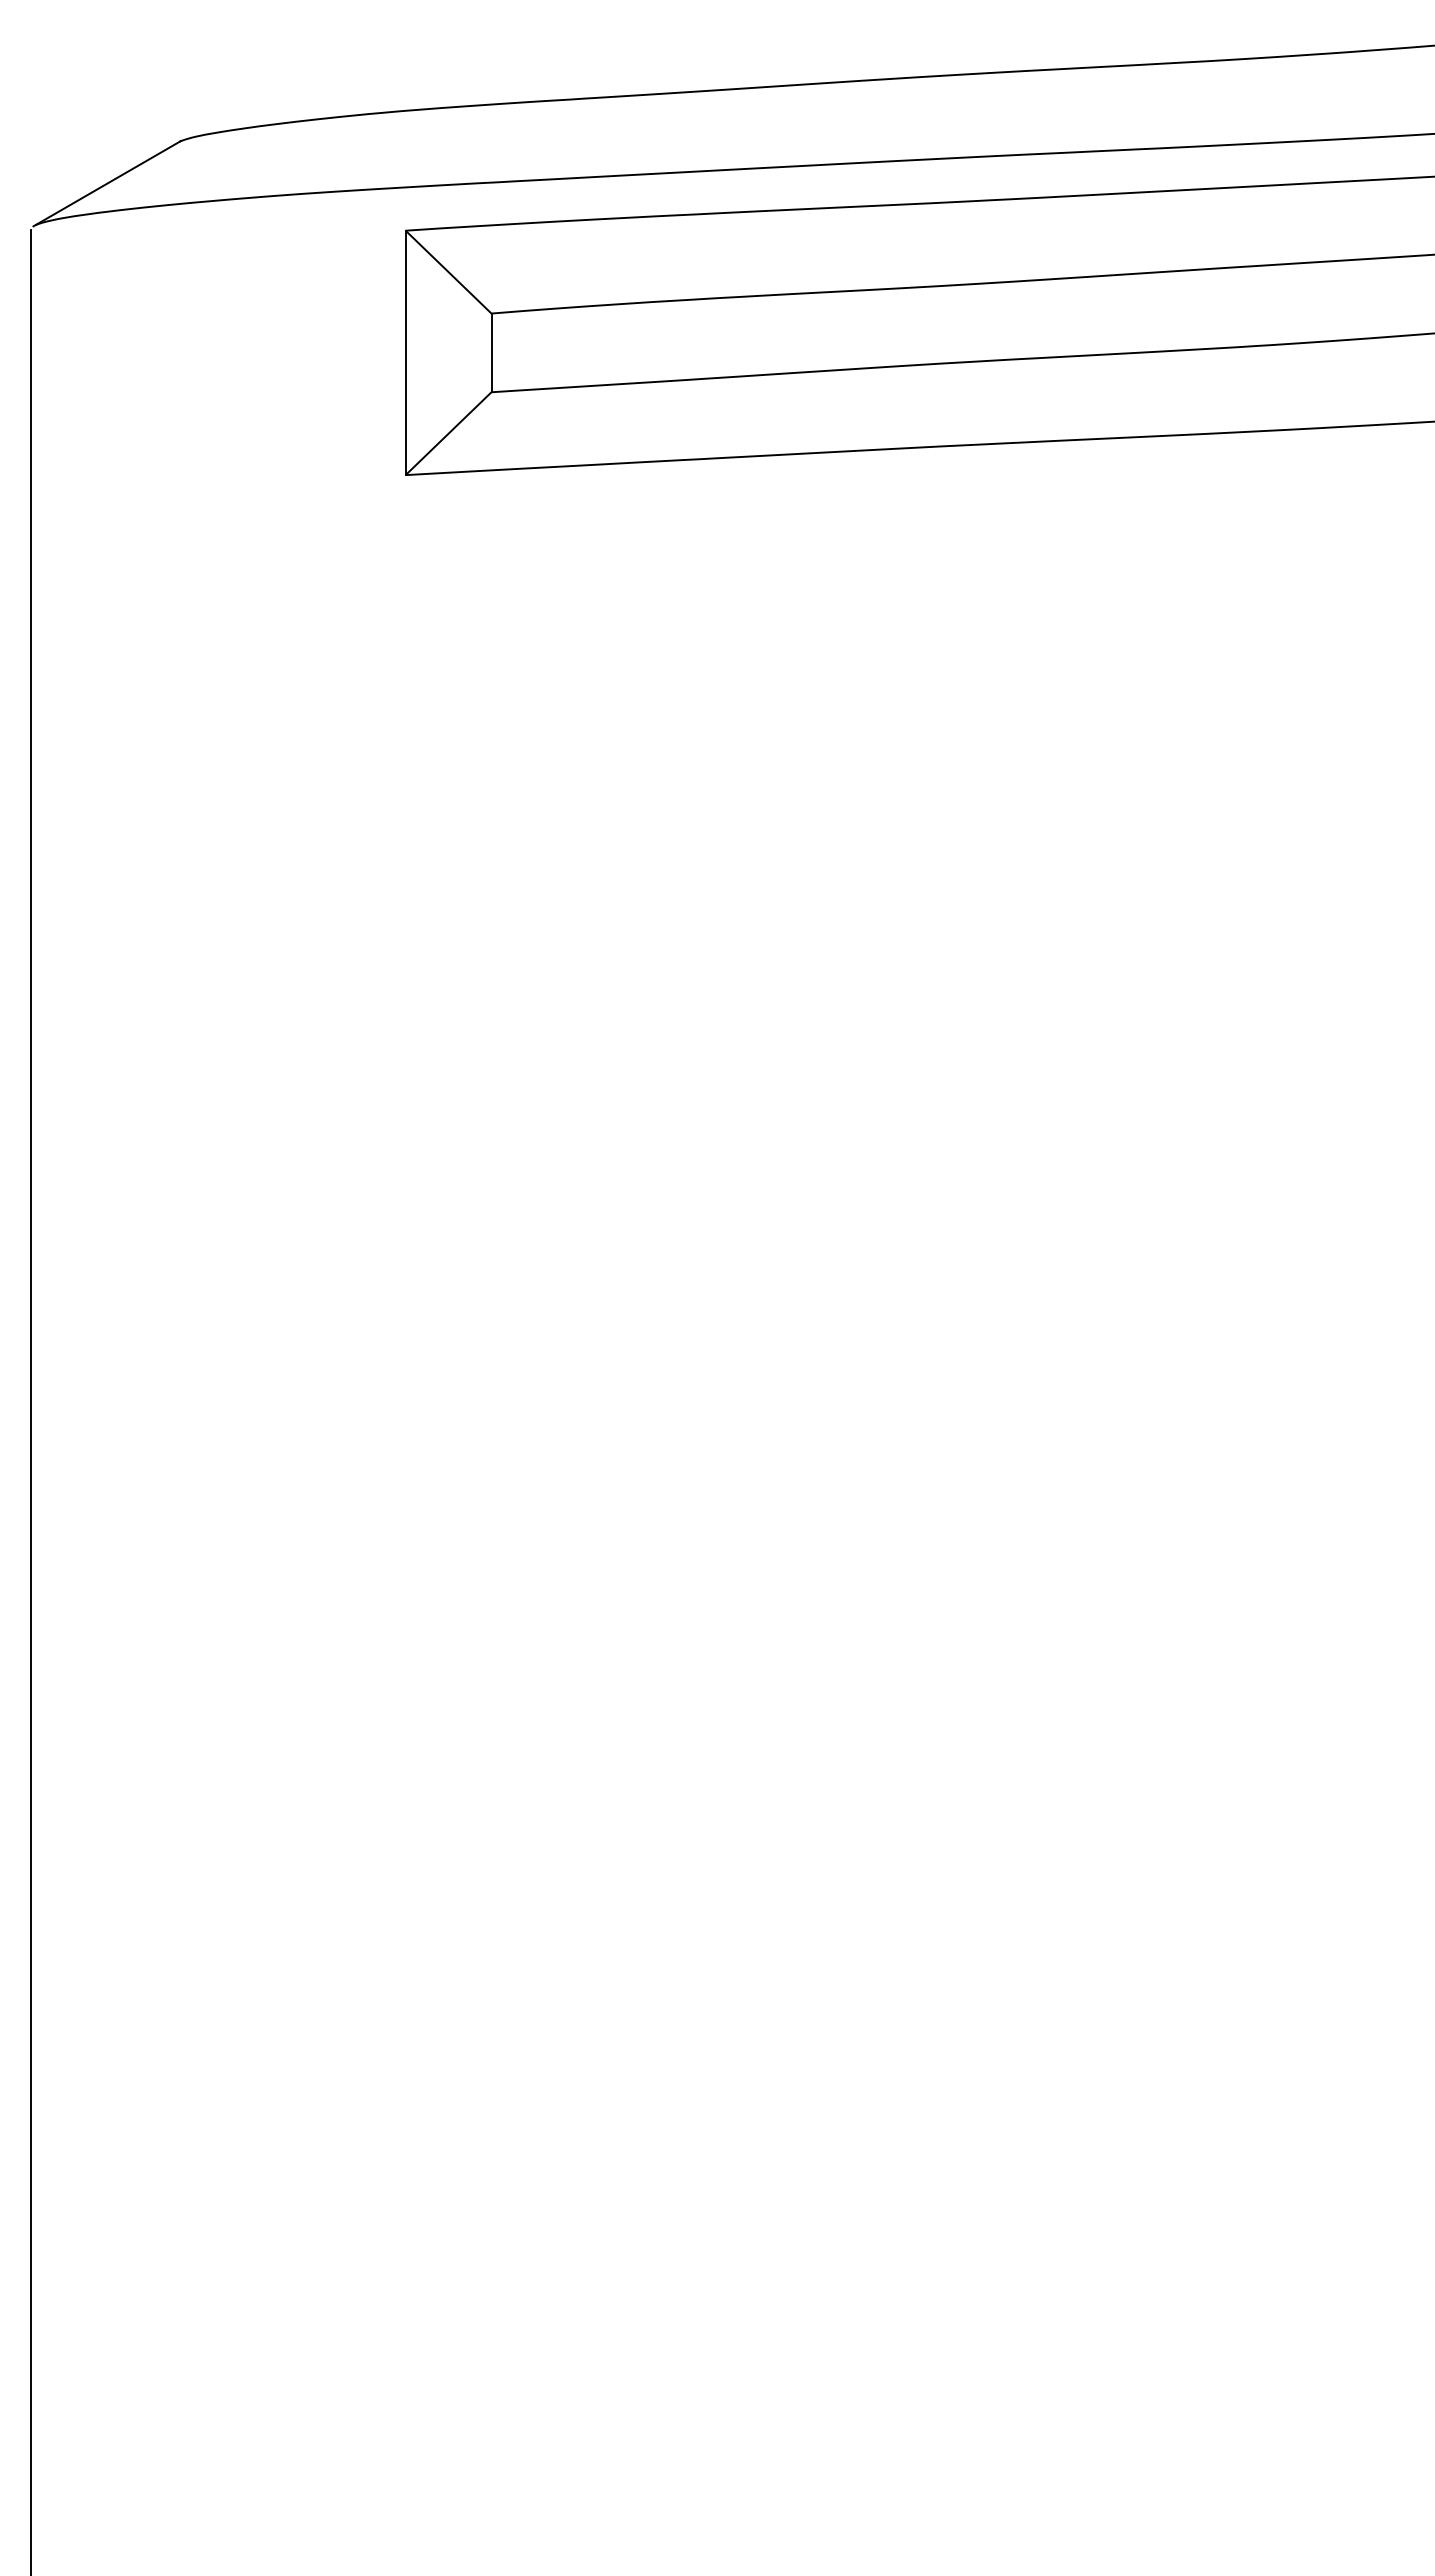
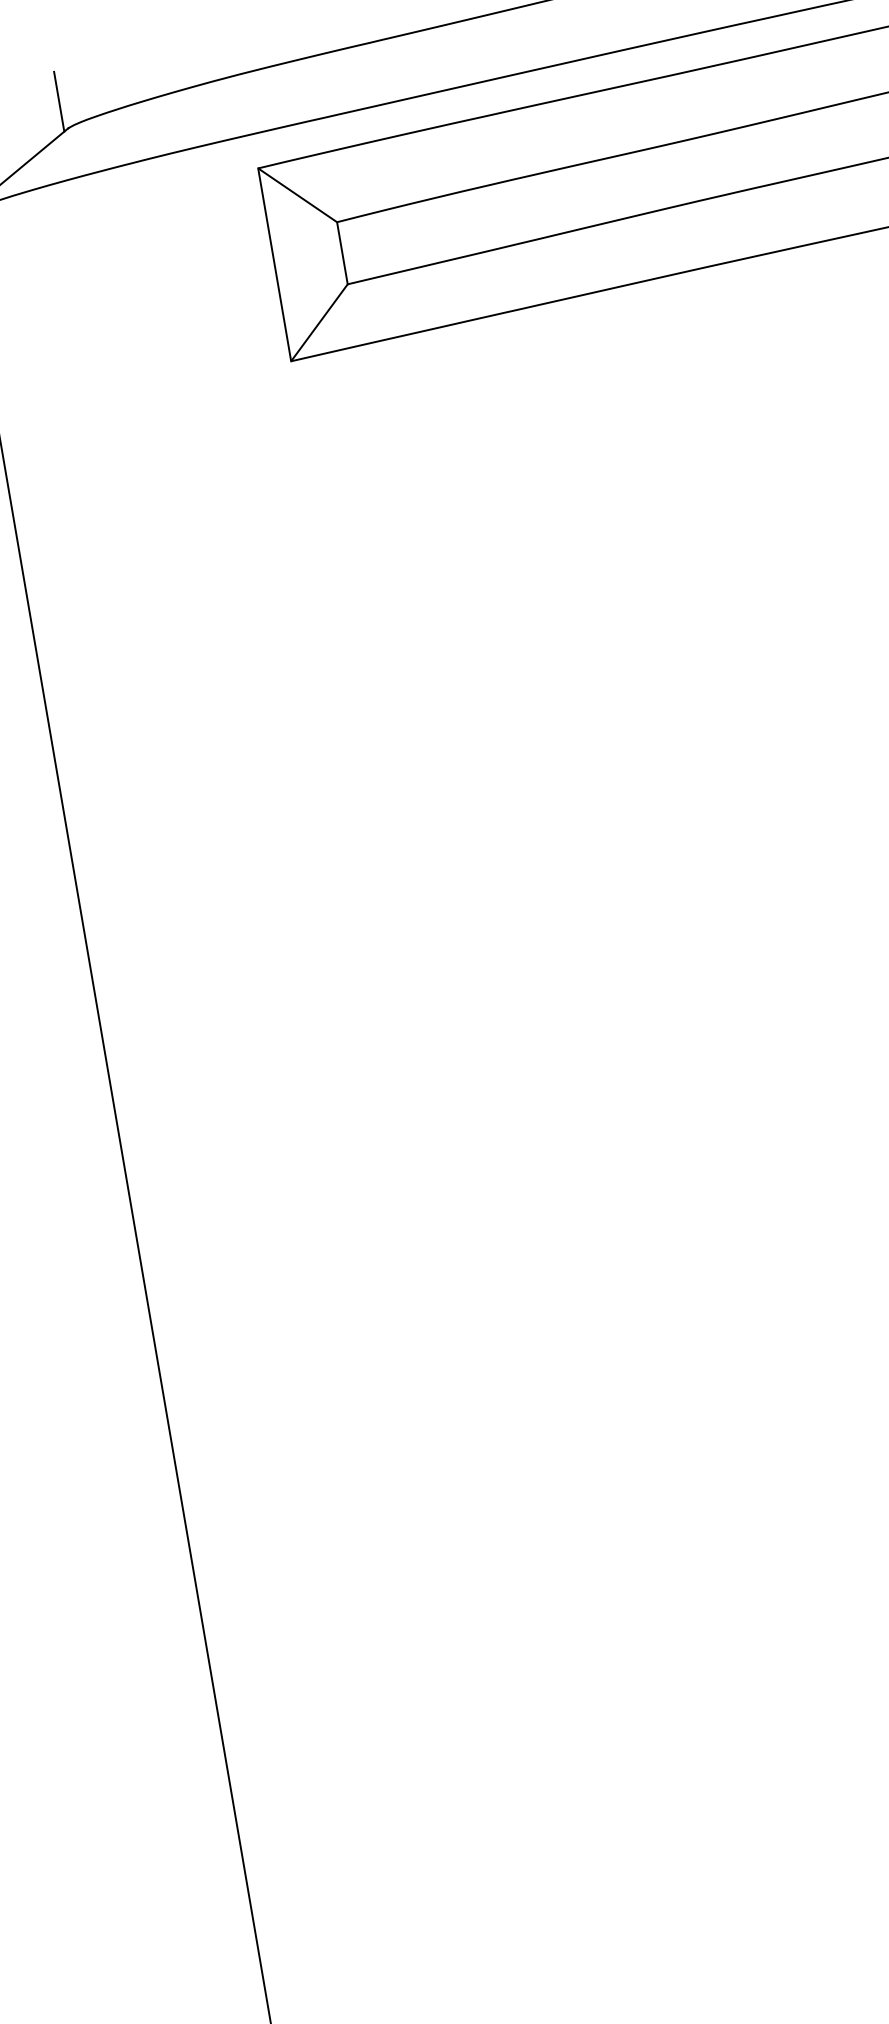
line: (174, 106) -> (59, 101), added

